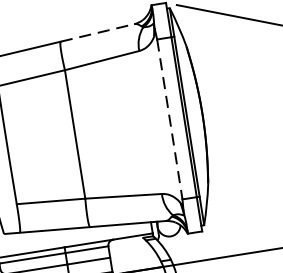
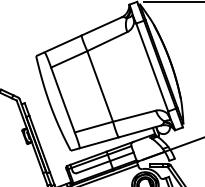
line: (97, 32) -> (101, 26), dashed -> solid
line: (170, 119) -> (152, 67), dashed -> solid

